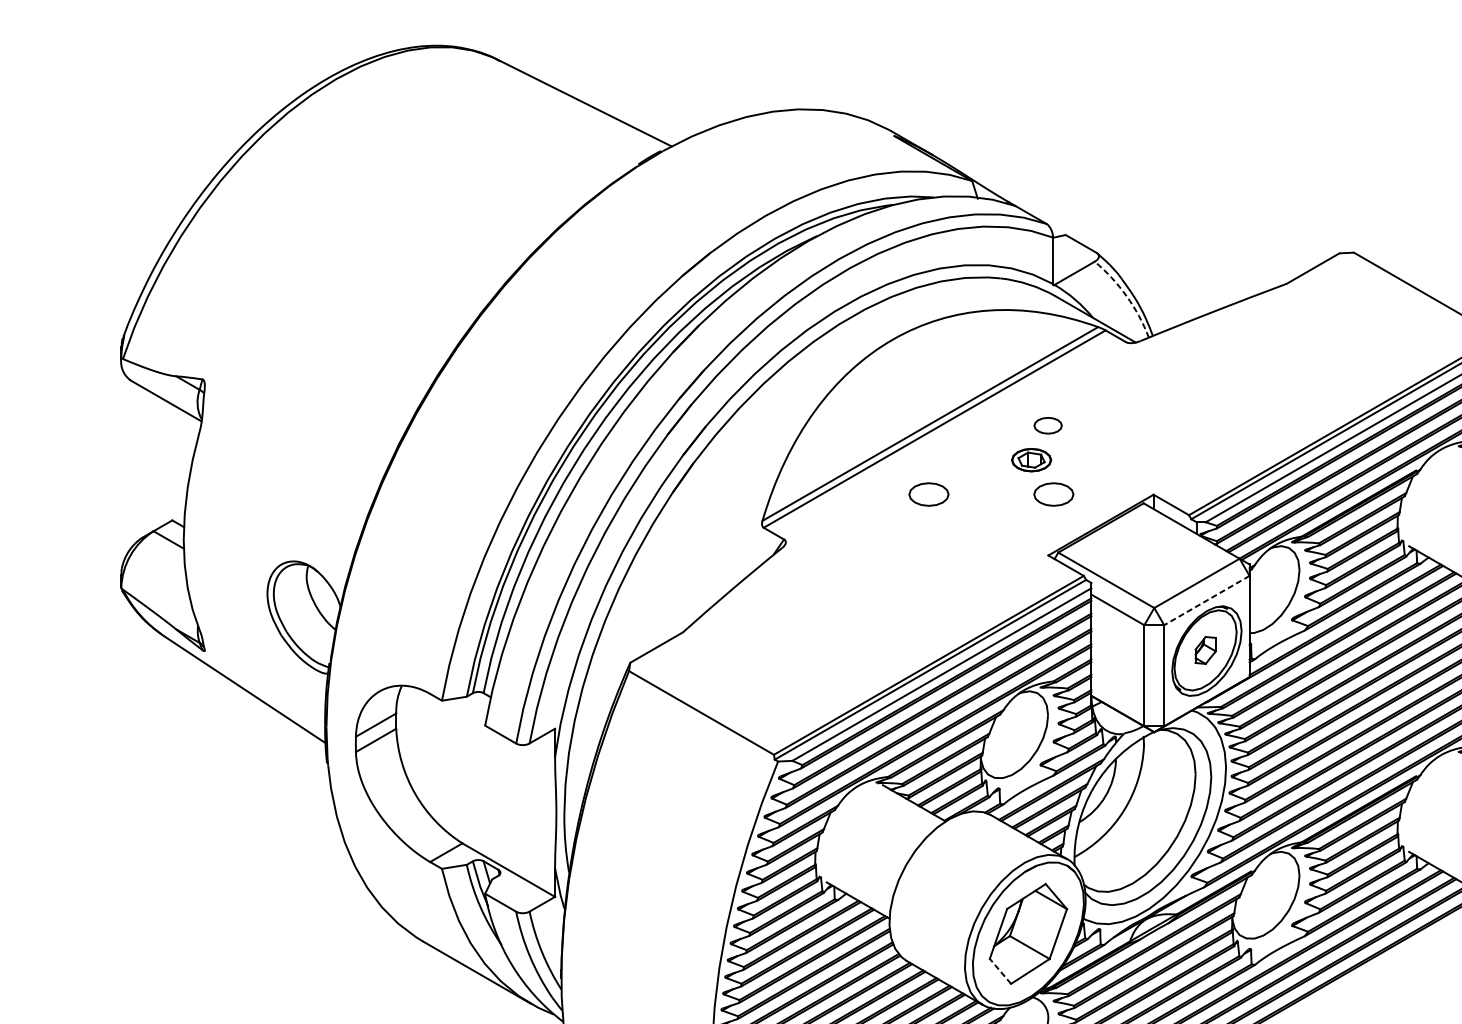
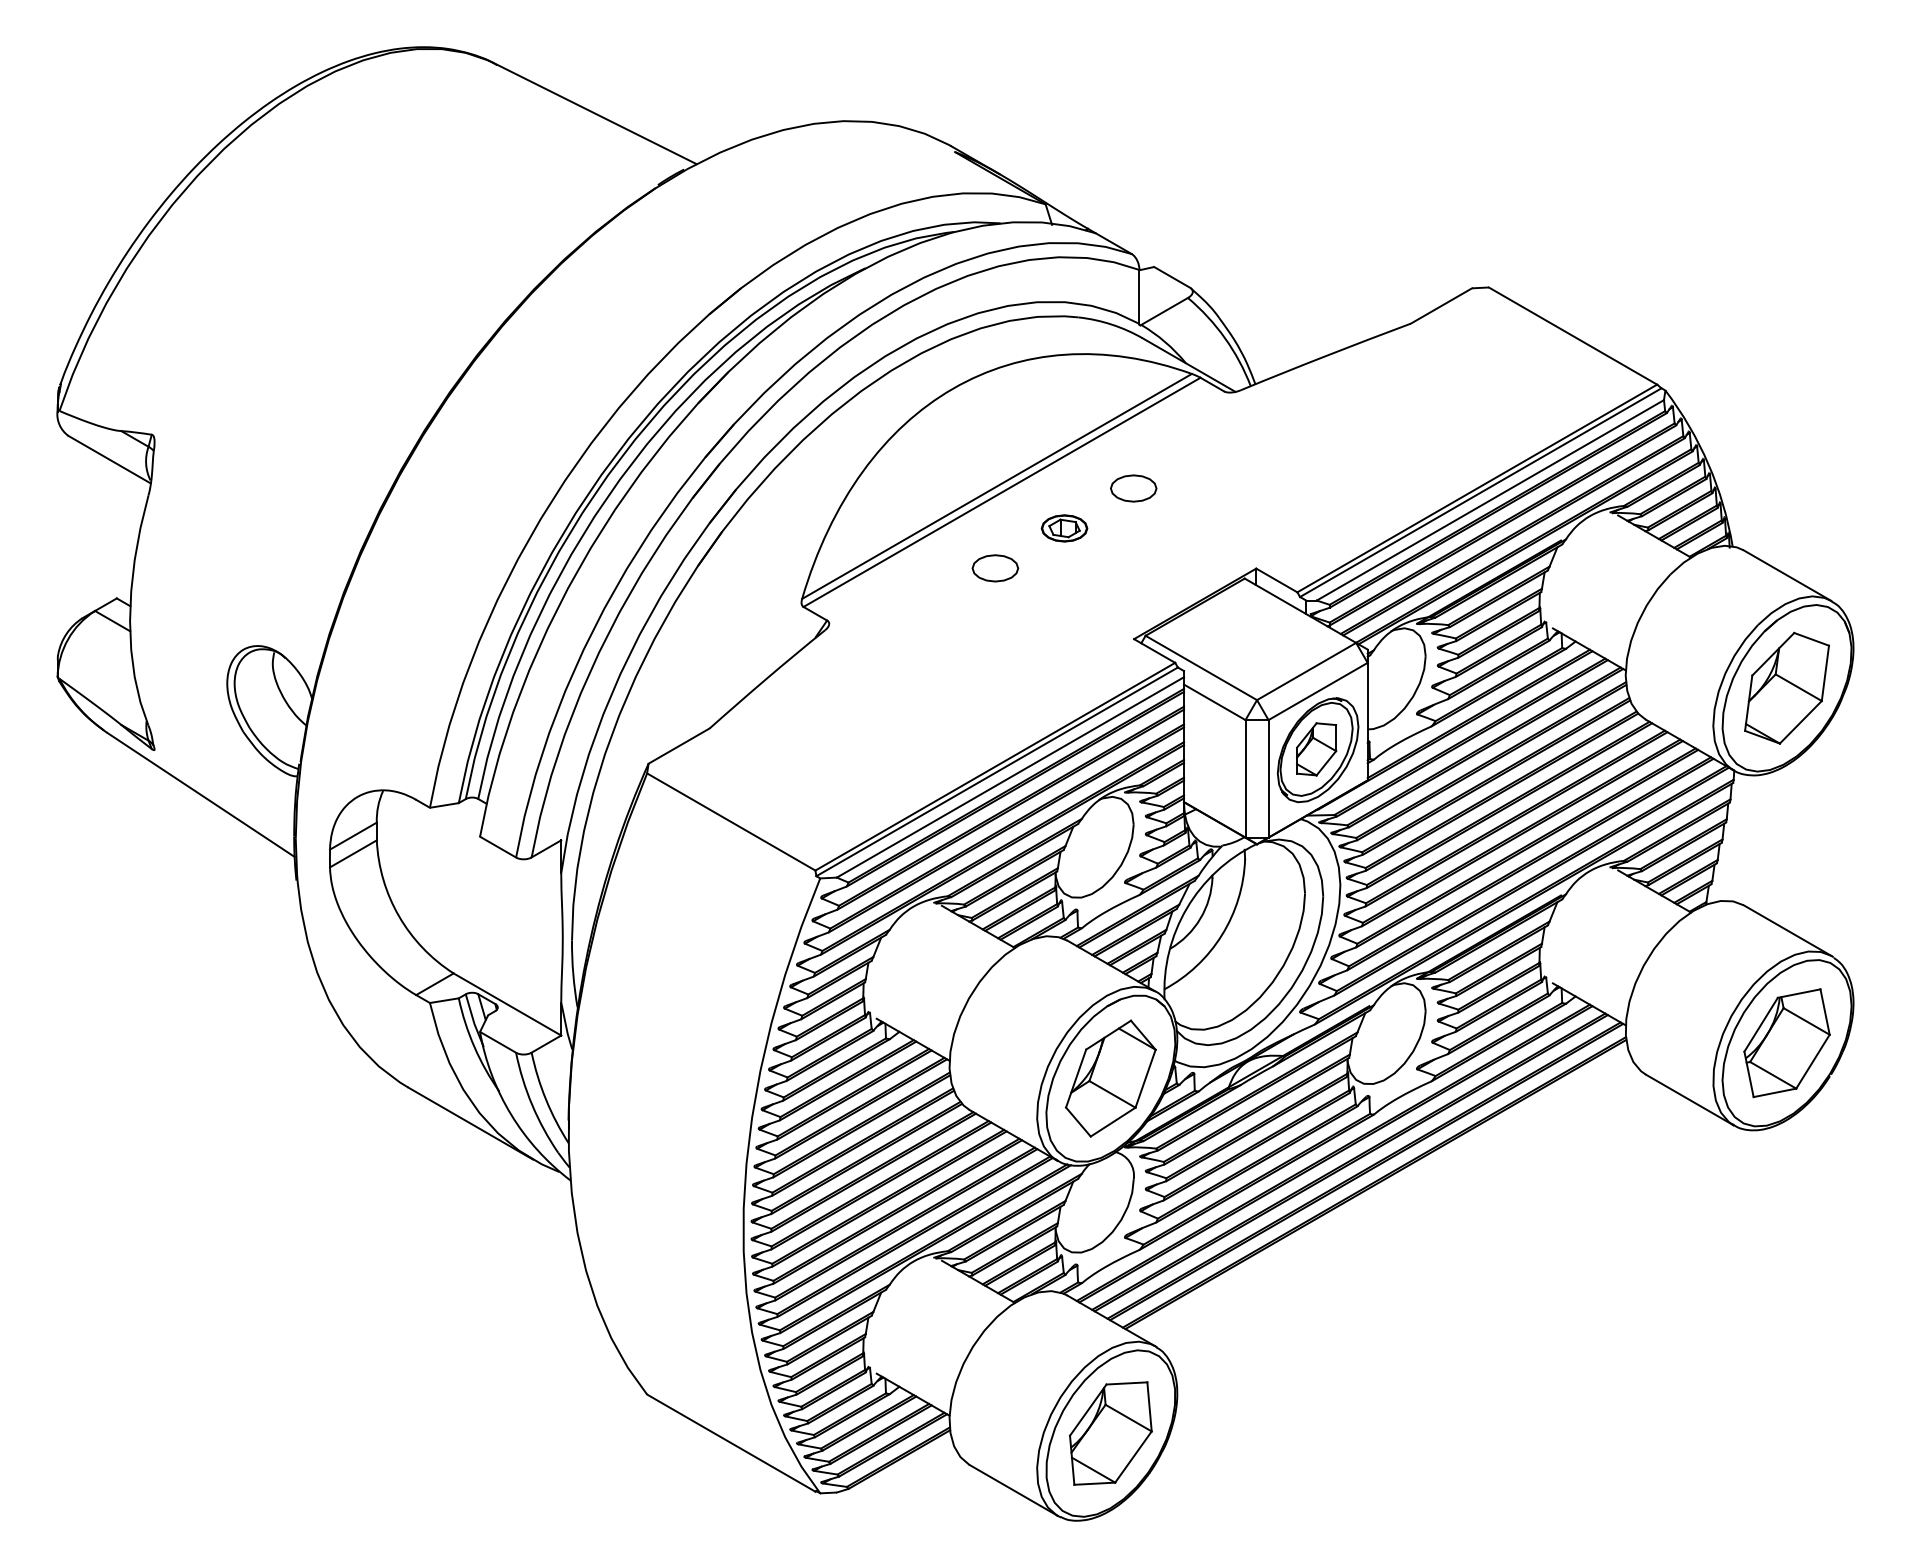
arc: (1126, 296) -> (1224, 338), dashed -> solid
part: (1047, 425) -> (1133, 488), size x1.43
part: (1031, 460) -> (1064, 528), moved
part: (1053, 494) -> (1140, 568), removed
line: (1206, 600) -> (1317, 691), dashed -> solid
part: (1205, 650) -> (1316, 749), size x1.67
line: (1000, 970) -> (1078, 1121), dashed -> solid

